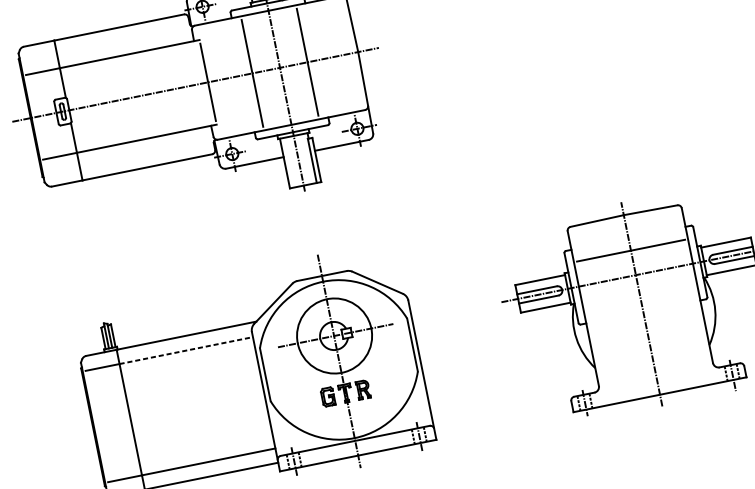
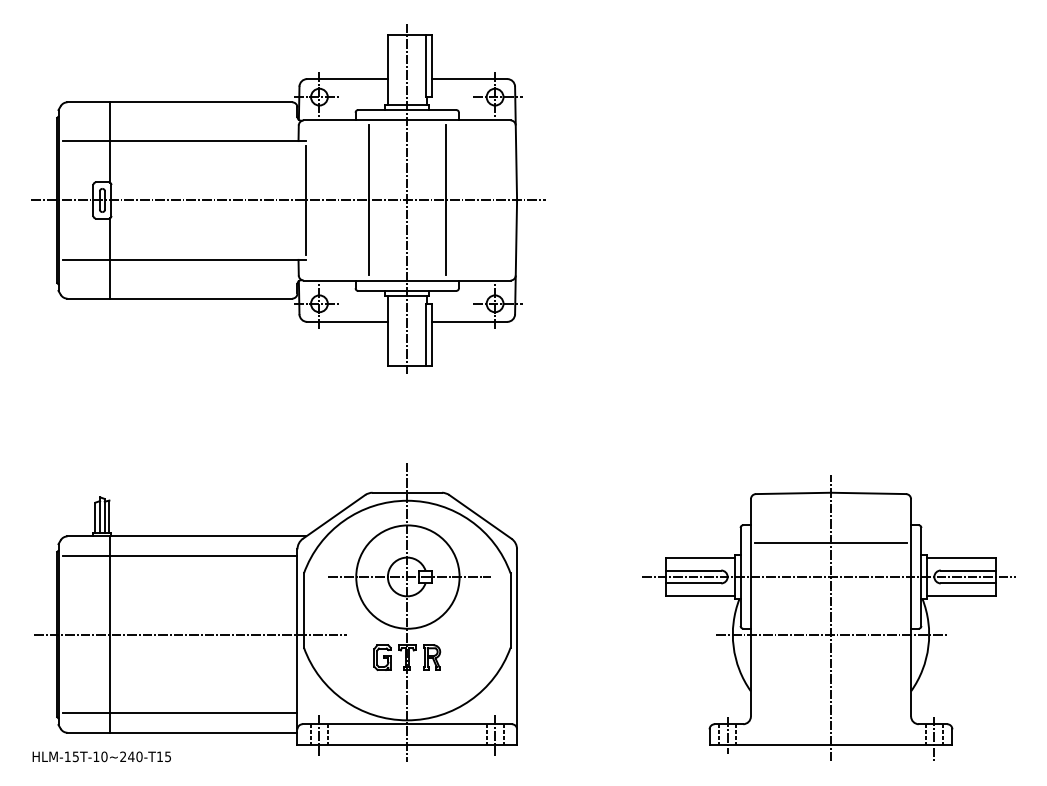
line: (644, 316) -> (831, 634), added
line: (186, 350) -> (203, 556), dashed -> solid
line: (187, 408) -> (190, 634), added

